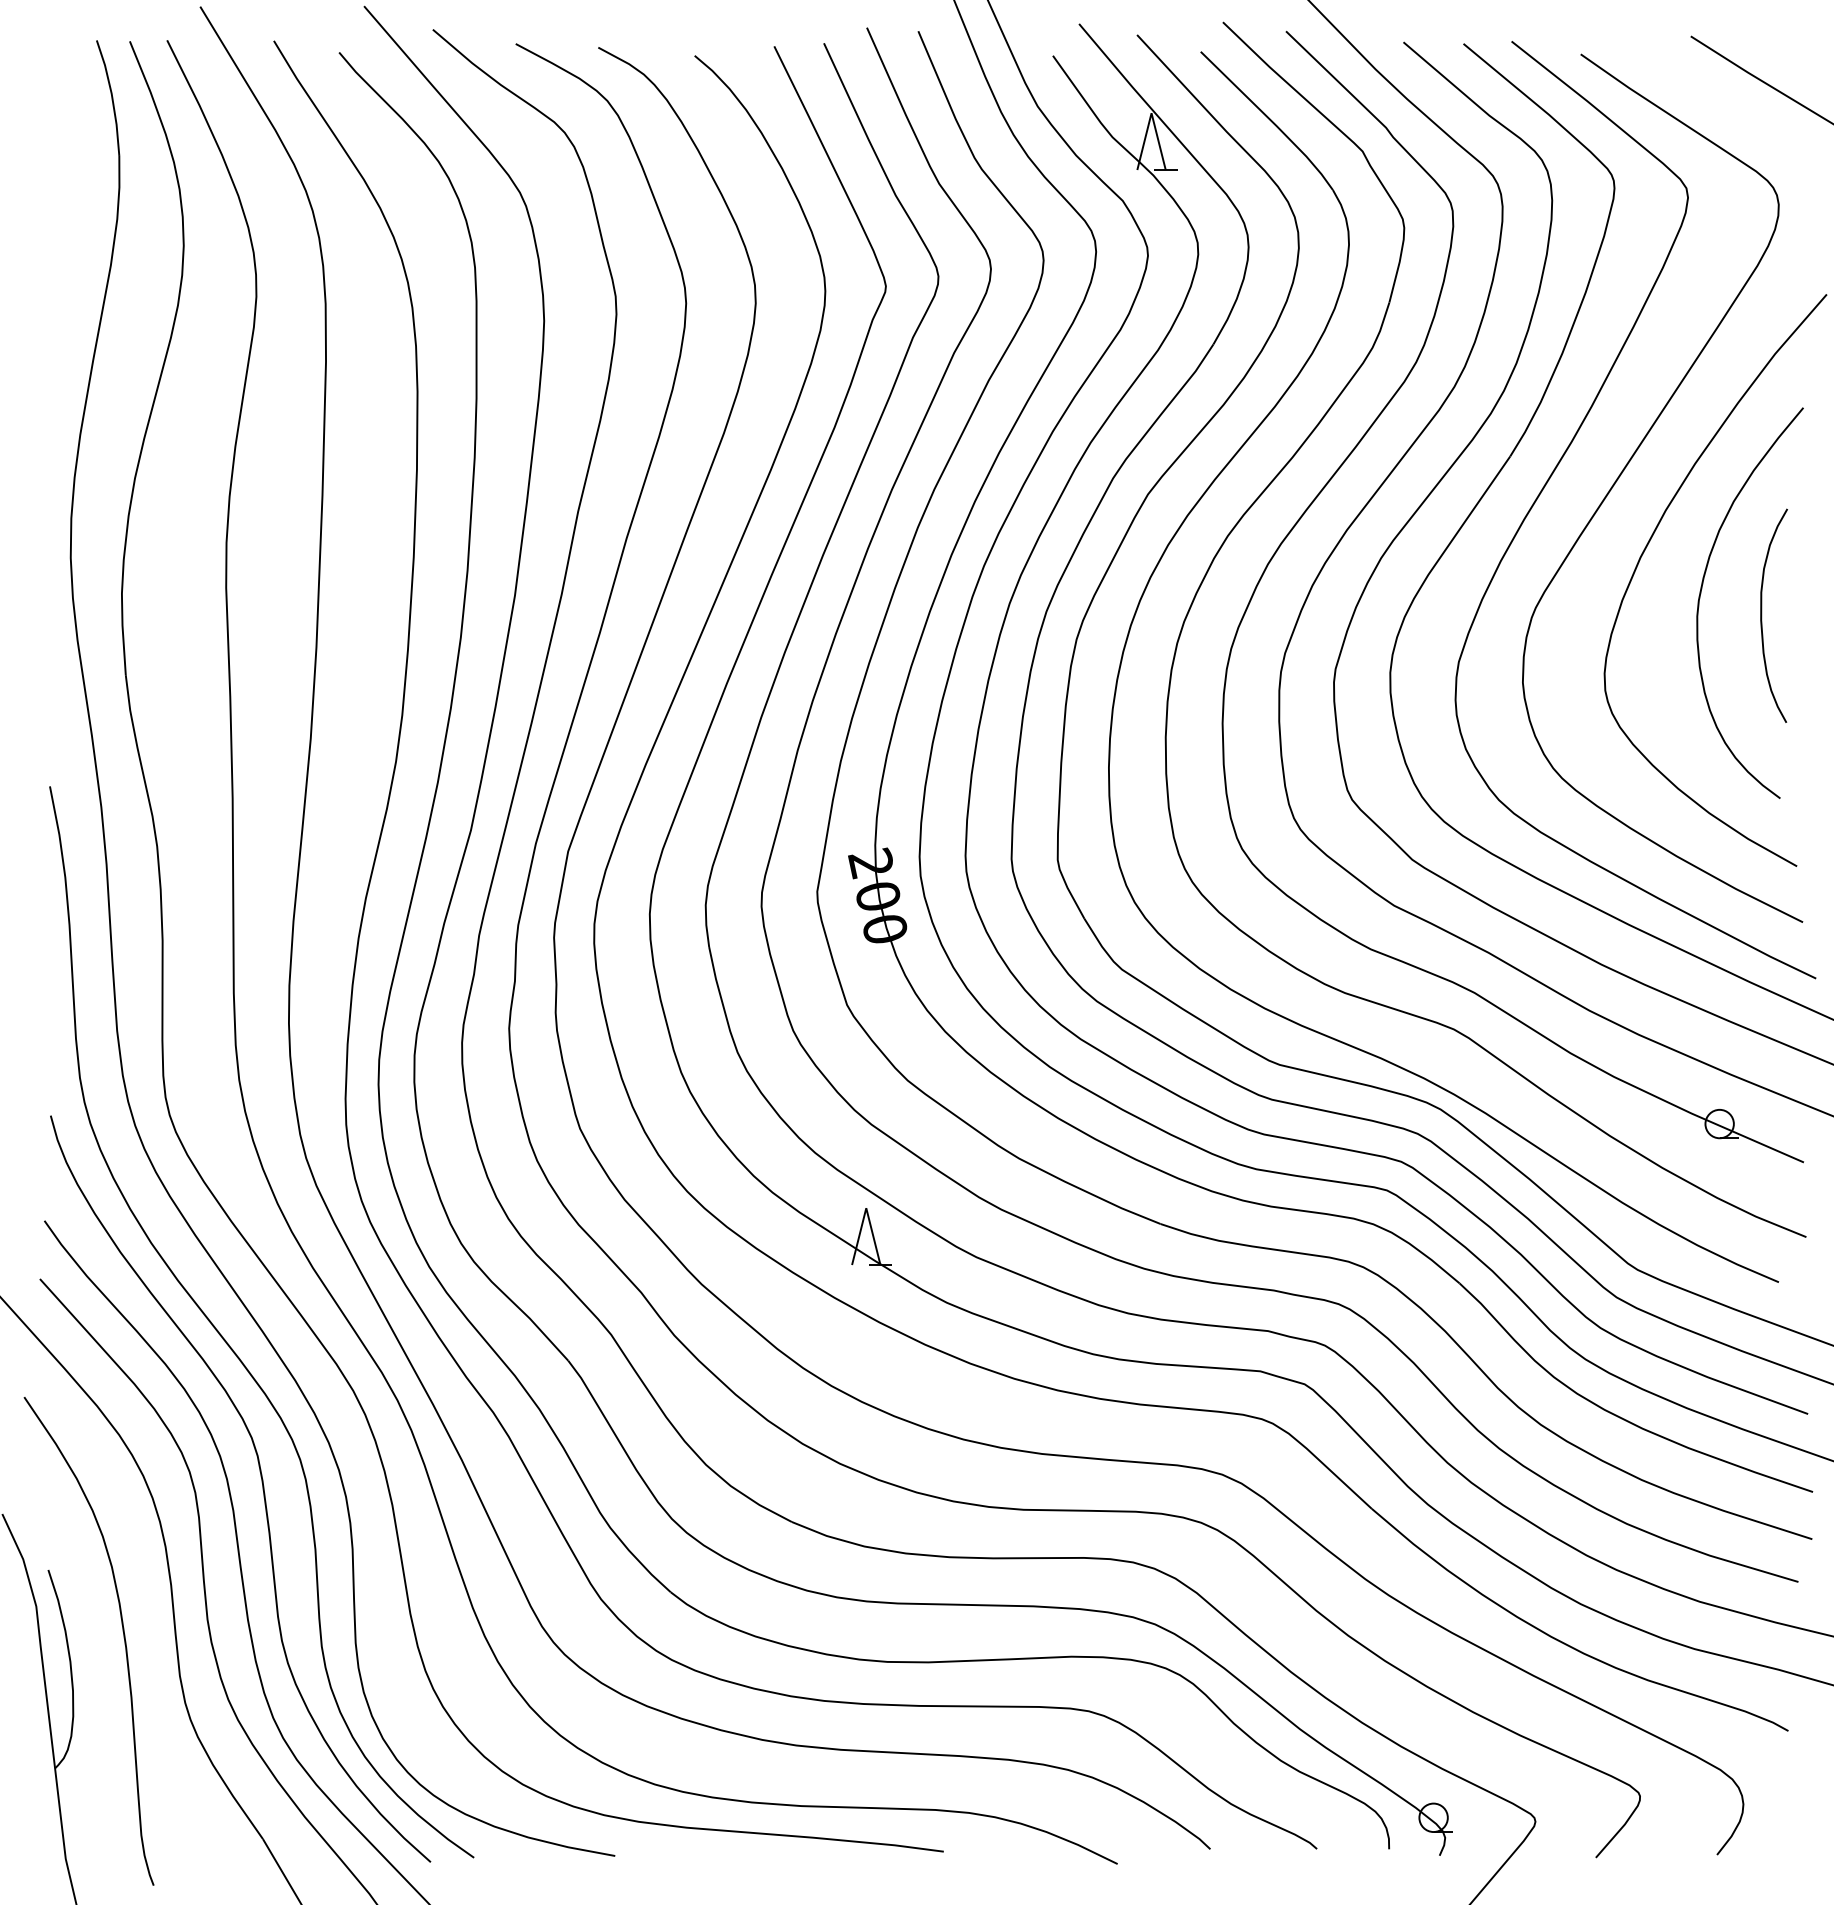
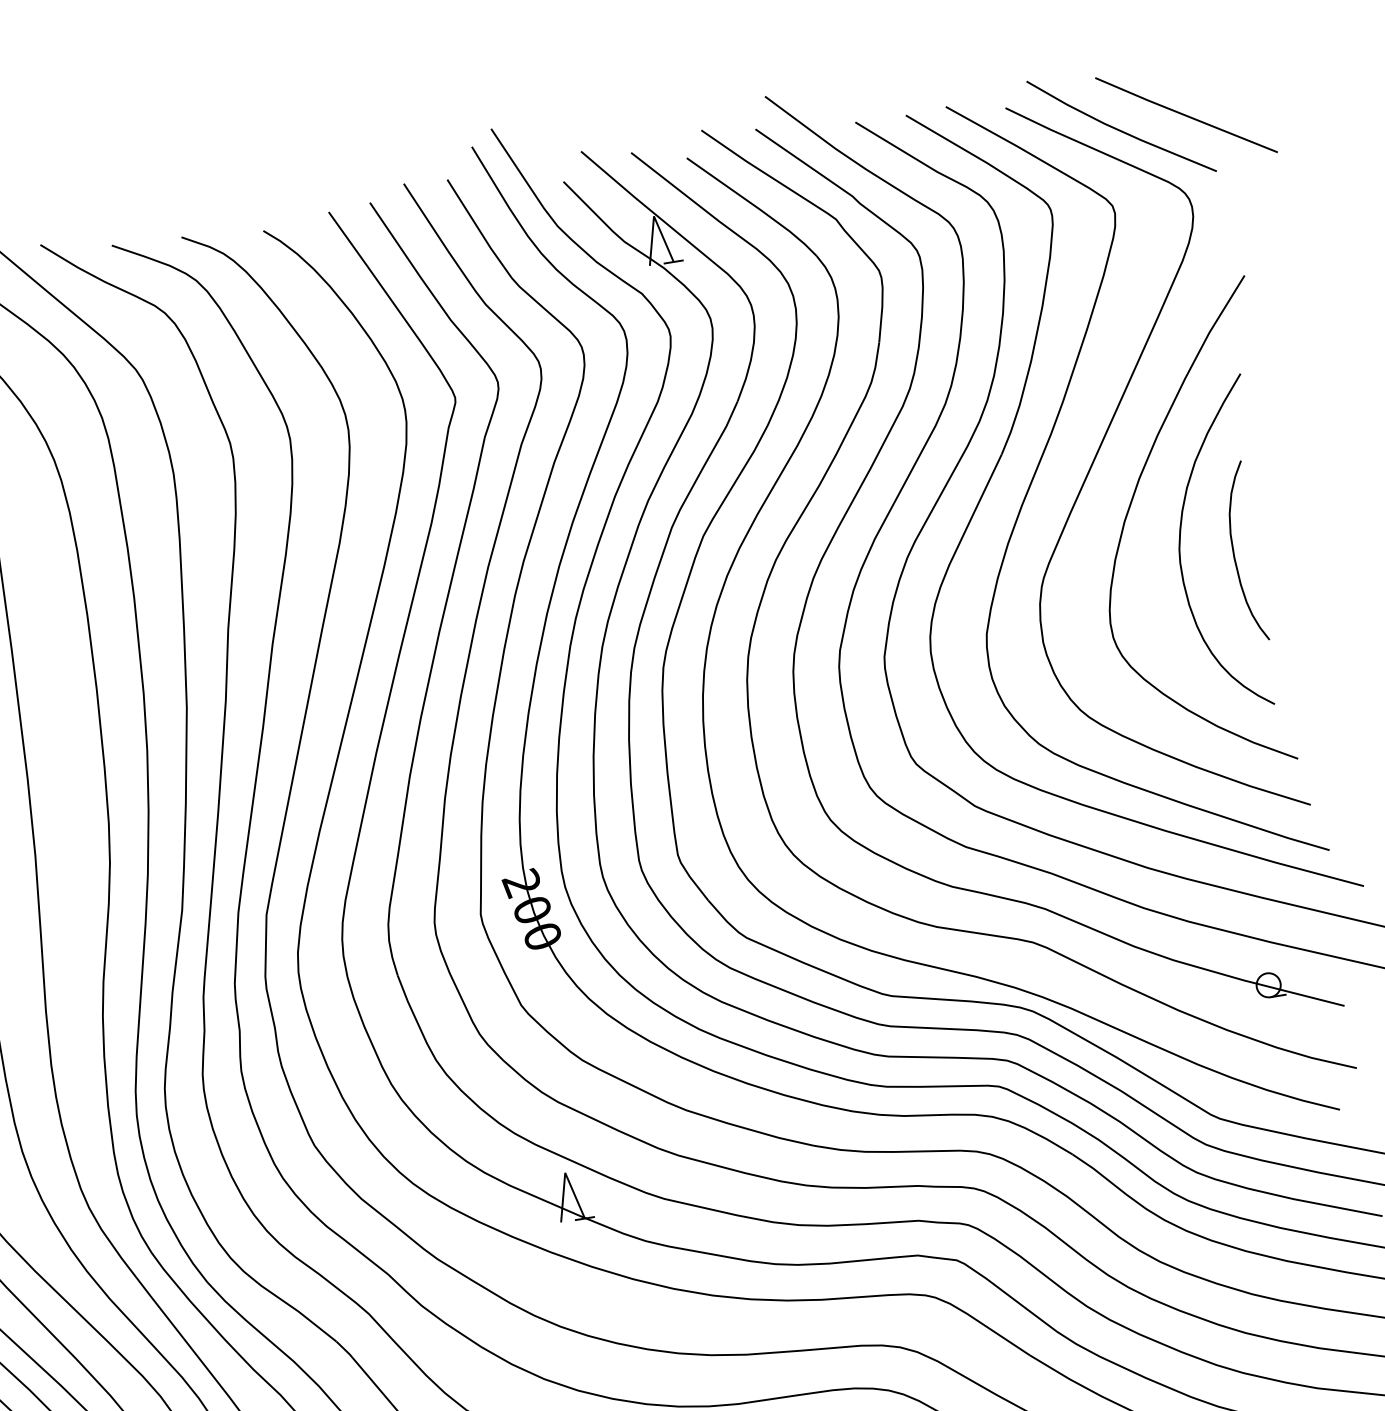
line: (1710, 101) -> (1120, 129), added

